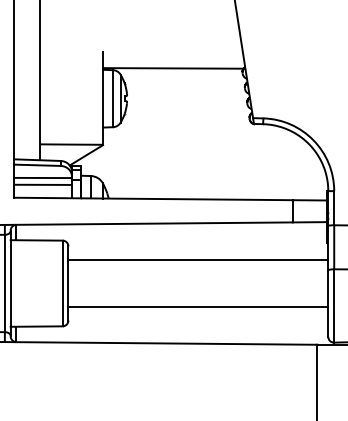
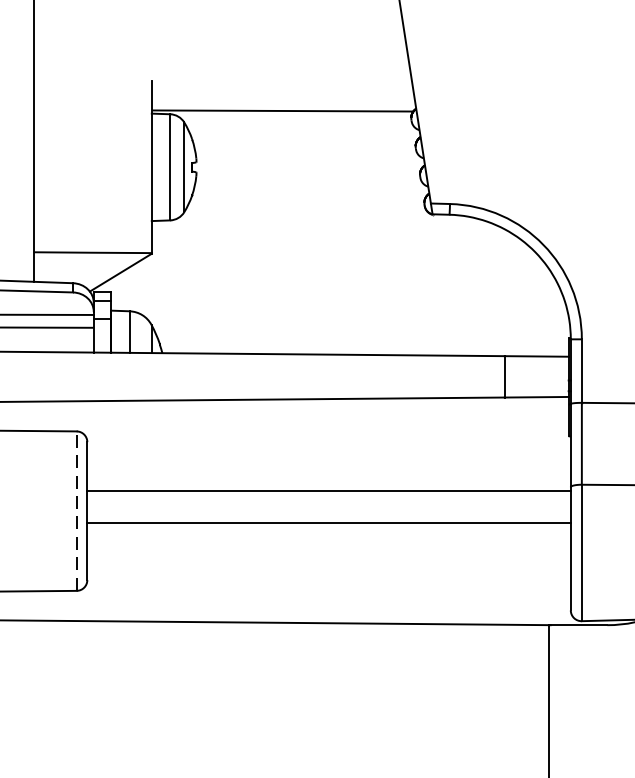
line: (198, 260) -> (329, 490), moved
line: (62, 283) -> (76, 511), solid -> dashed
line: (198, 306) -> (329, 522), moved

